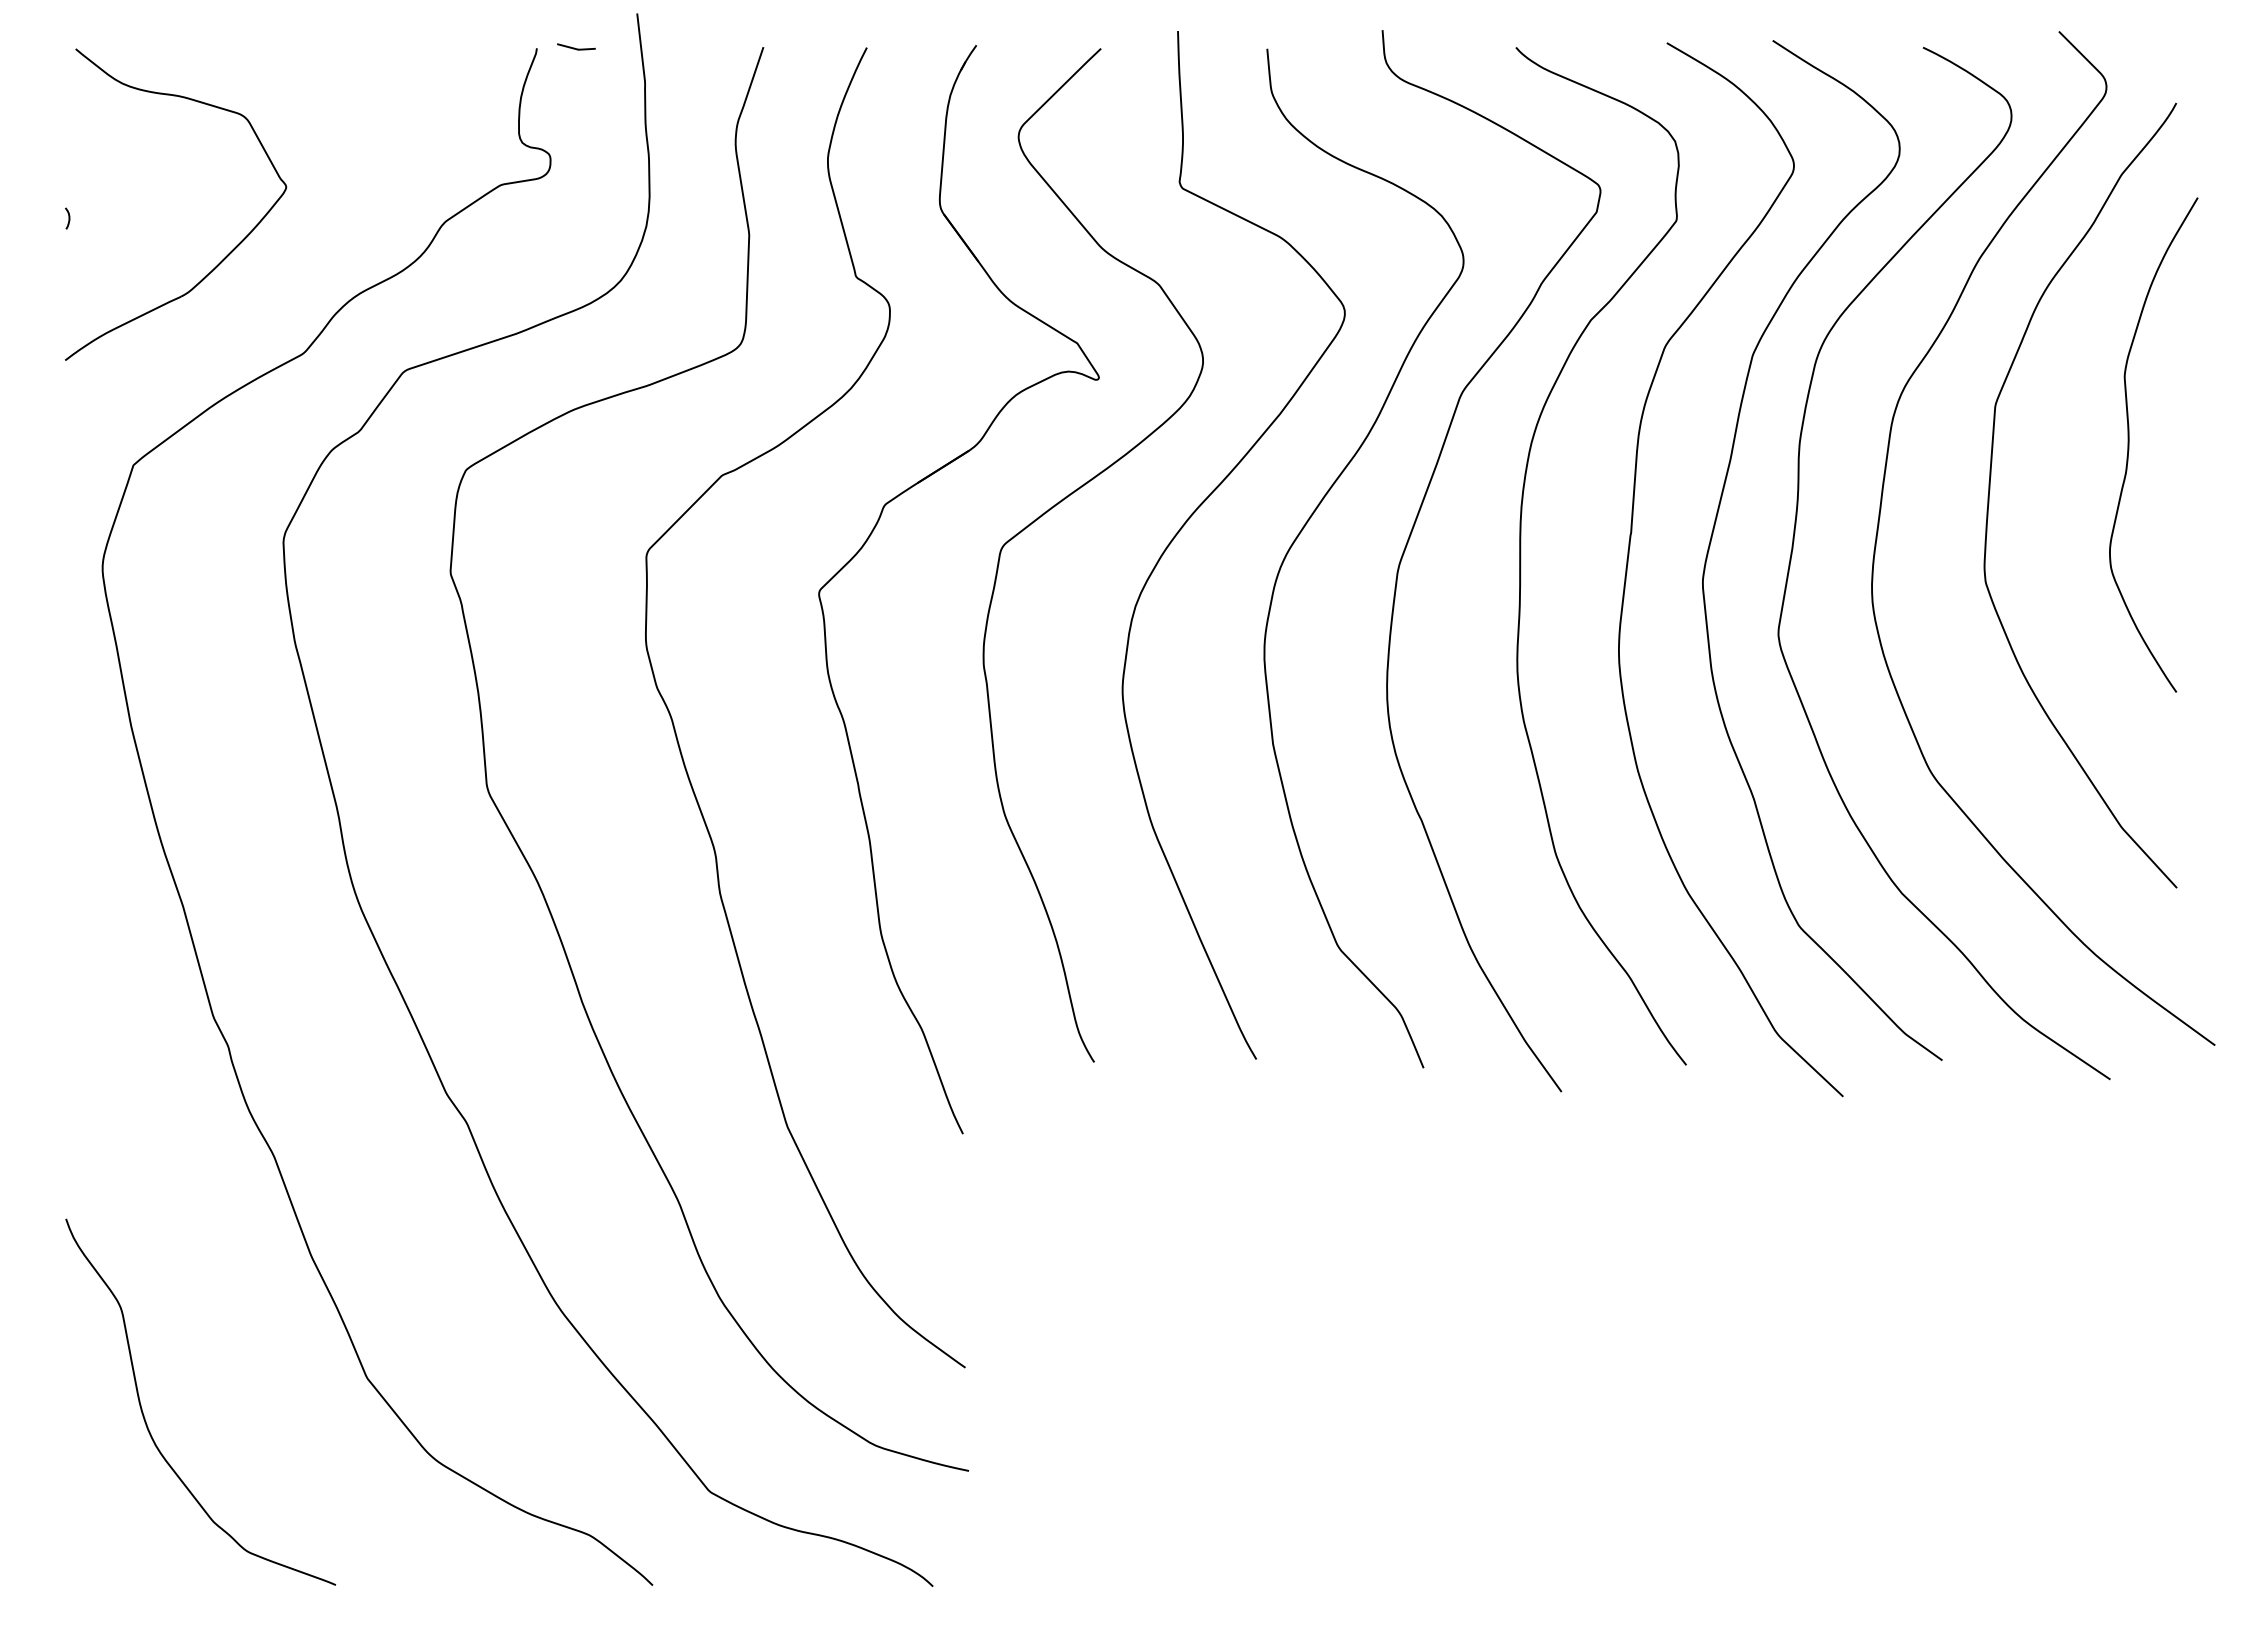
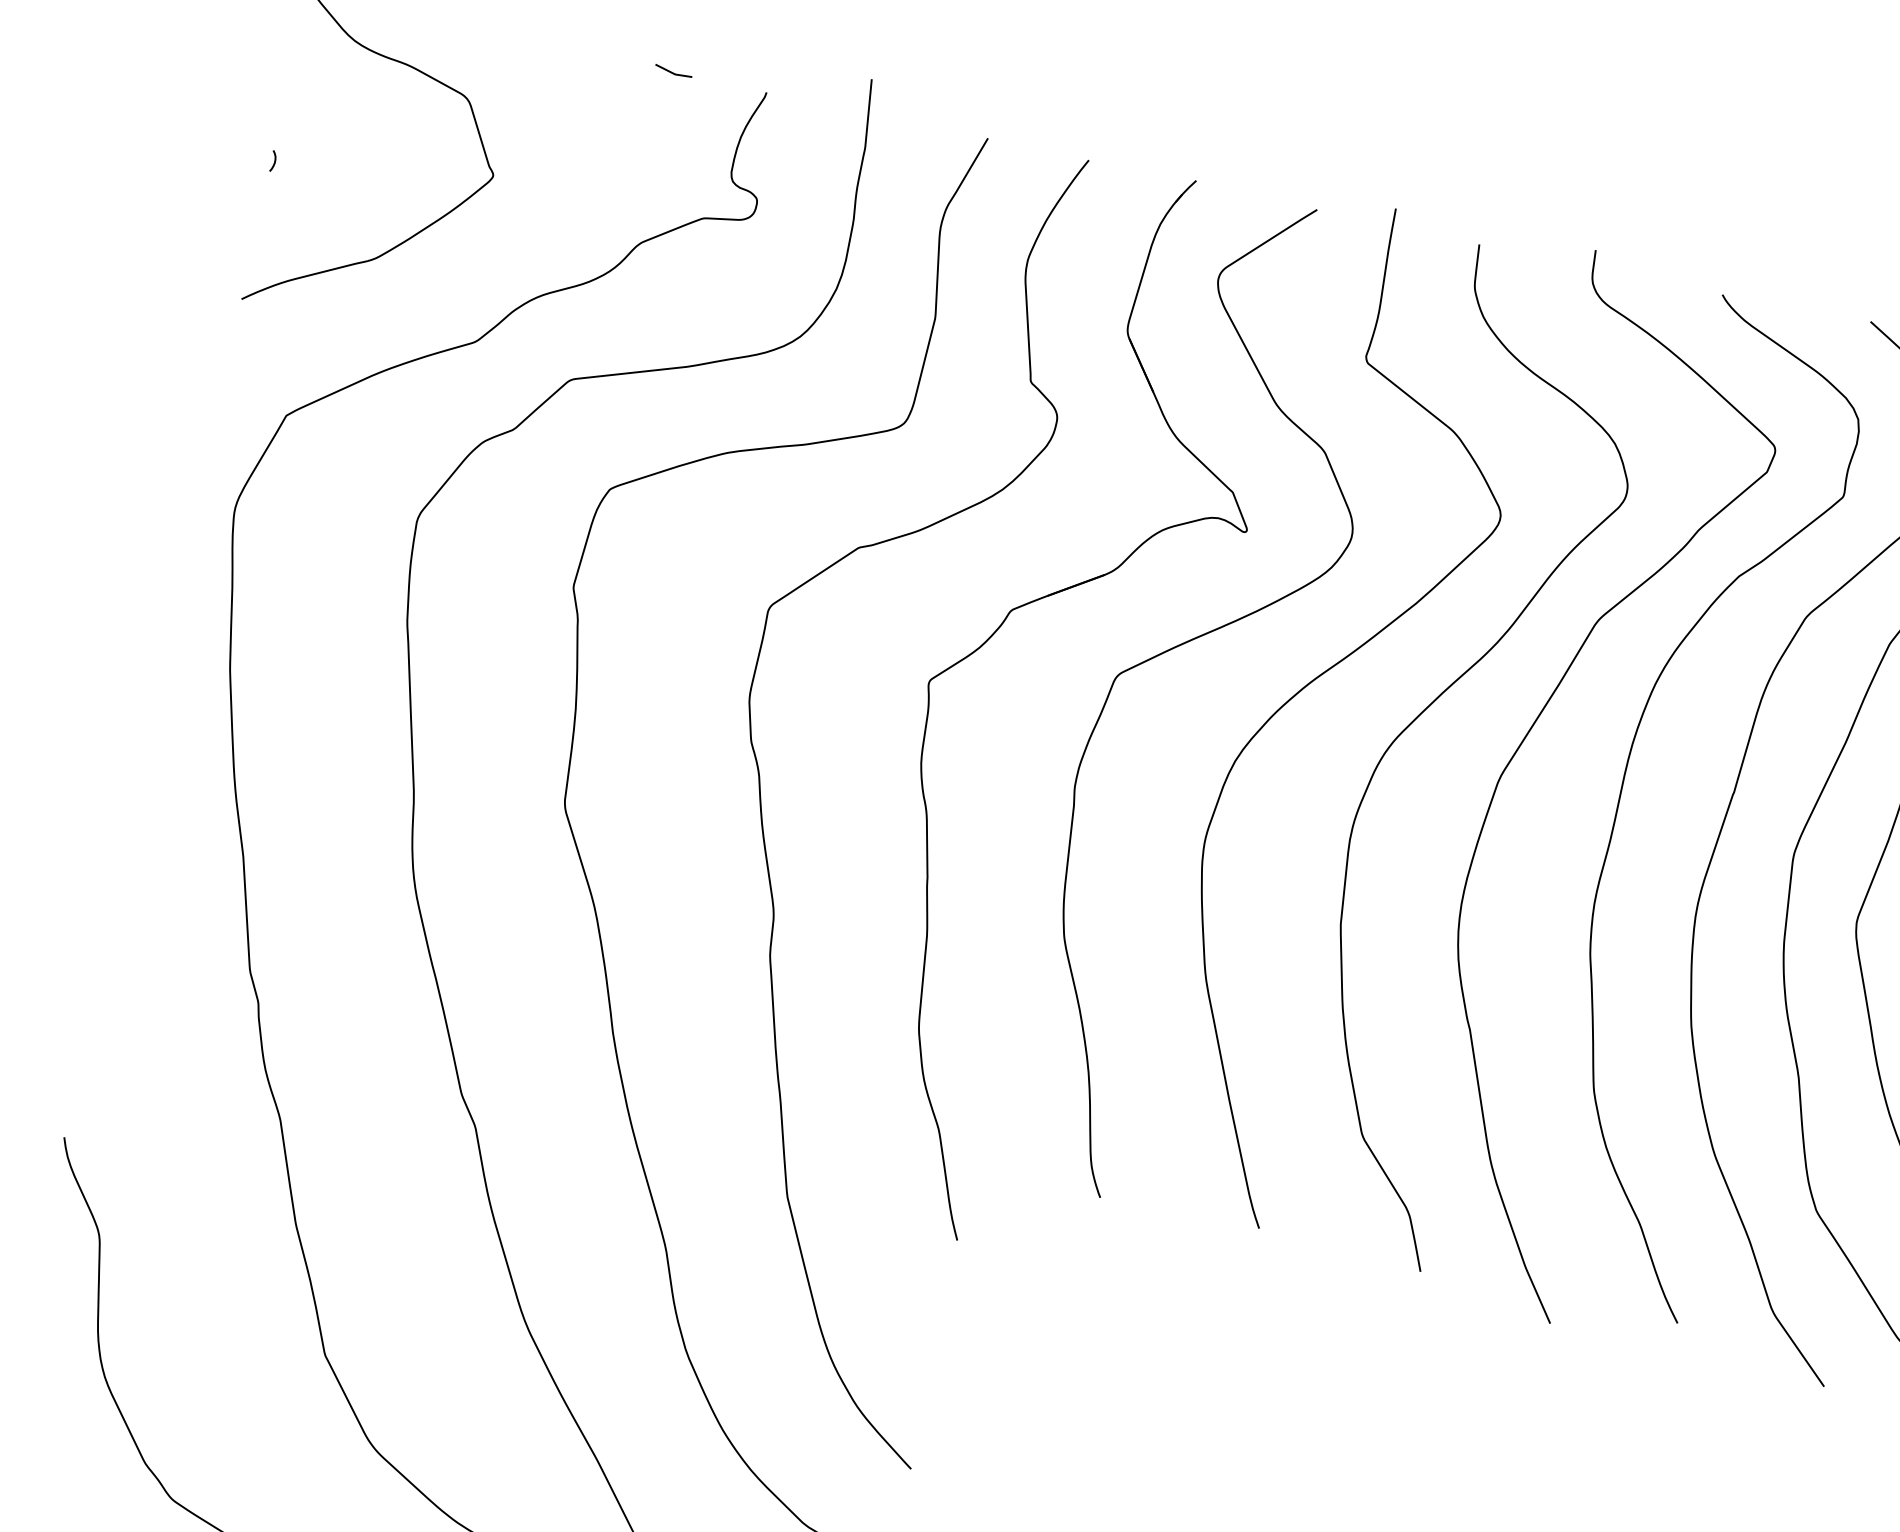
curve: (576, 48) -> (673, 72), moved

